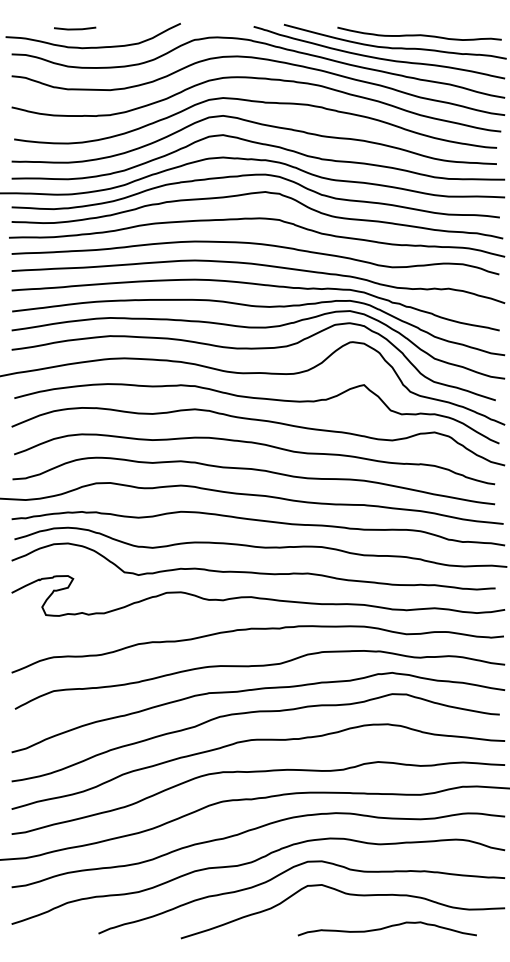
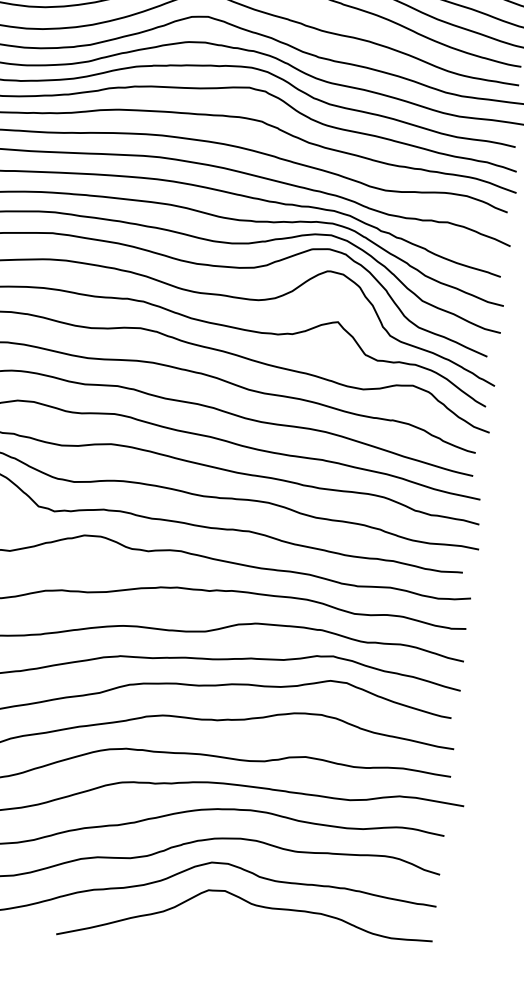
curve: (386, 928) -> (293, 949), removed

